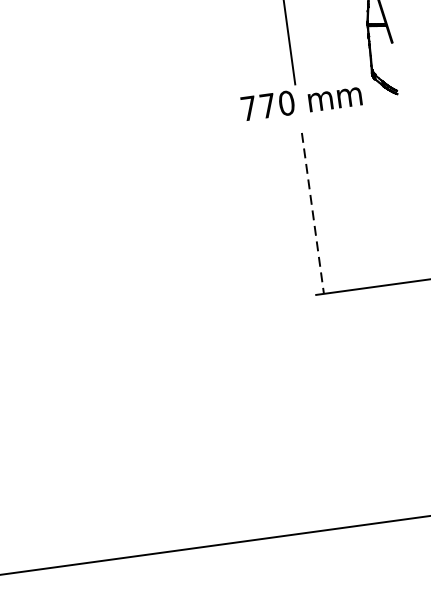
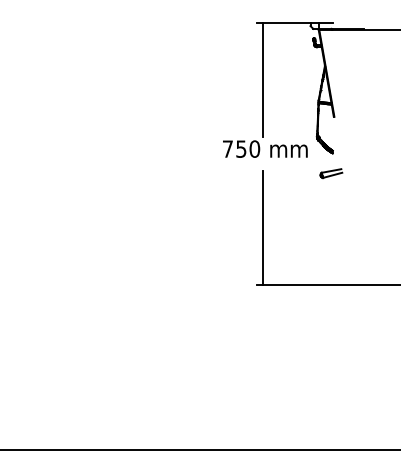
text: (267, 104) -> (241, 148), 770 -> 750
part: (399, 122) -> (331, 173), added
line: (312, 213) -> (262, 228), dashed -> solid

